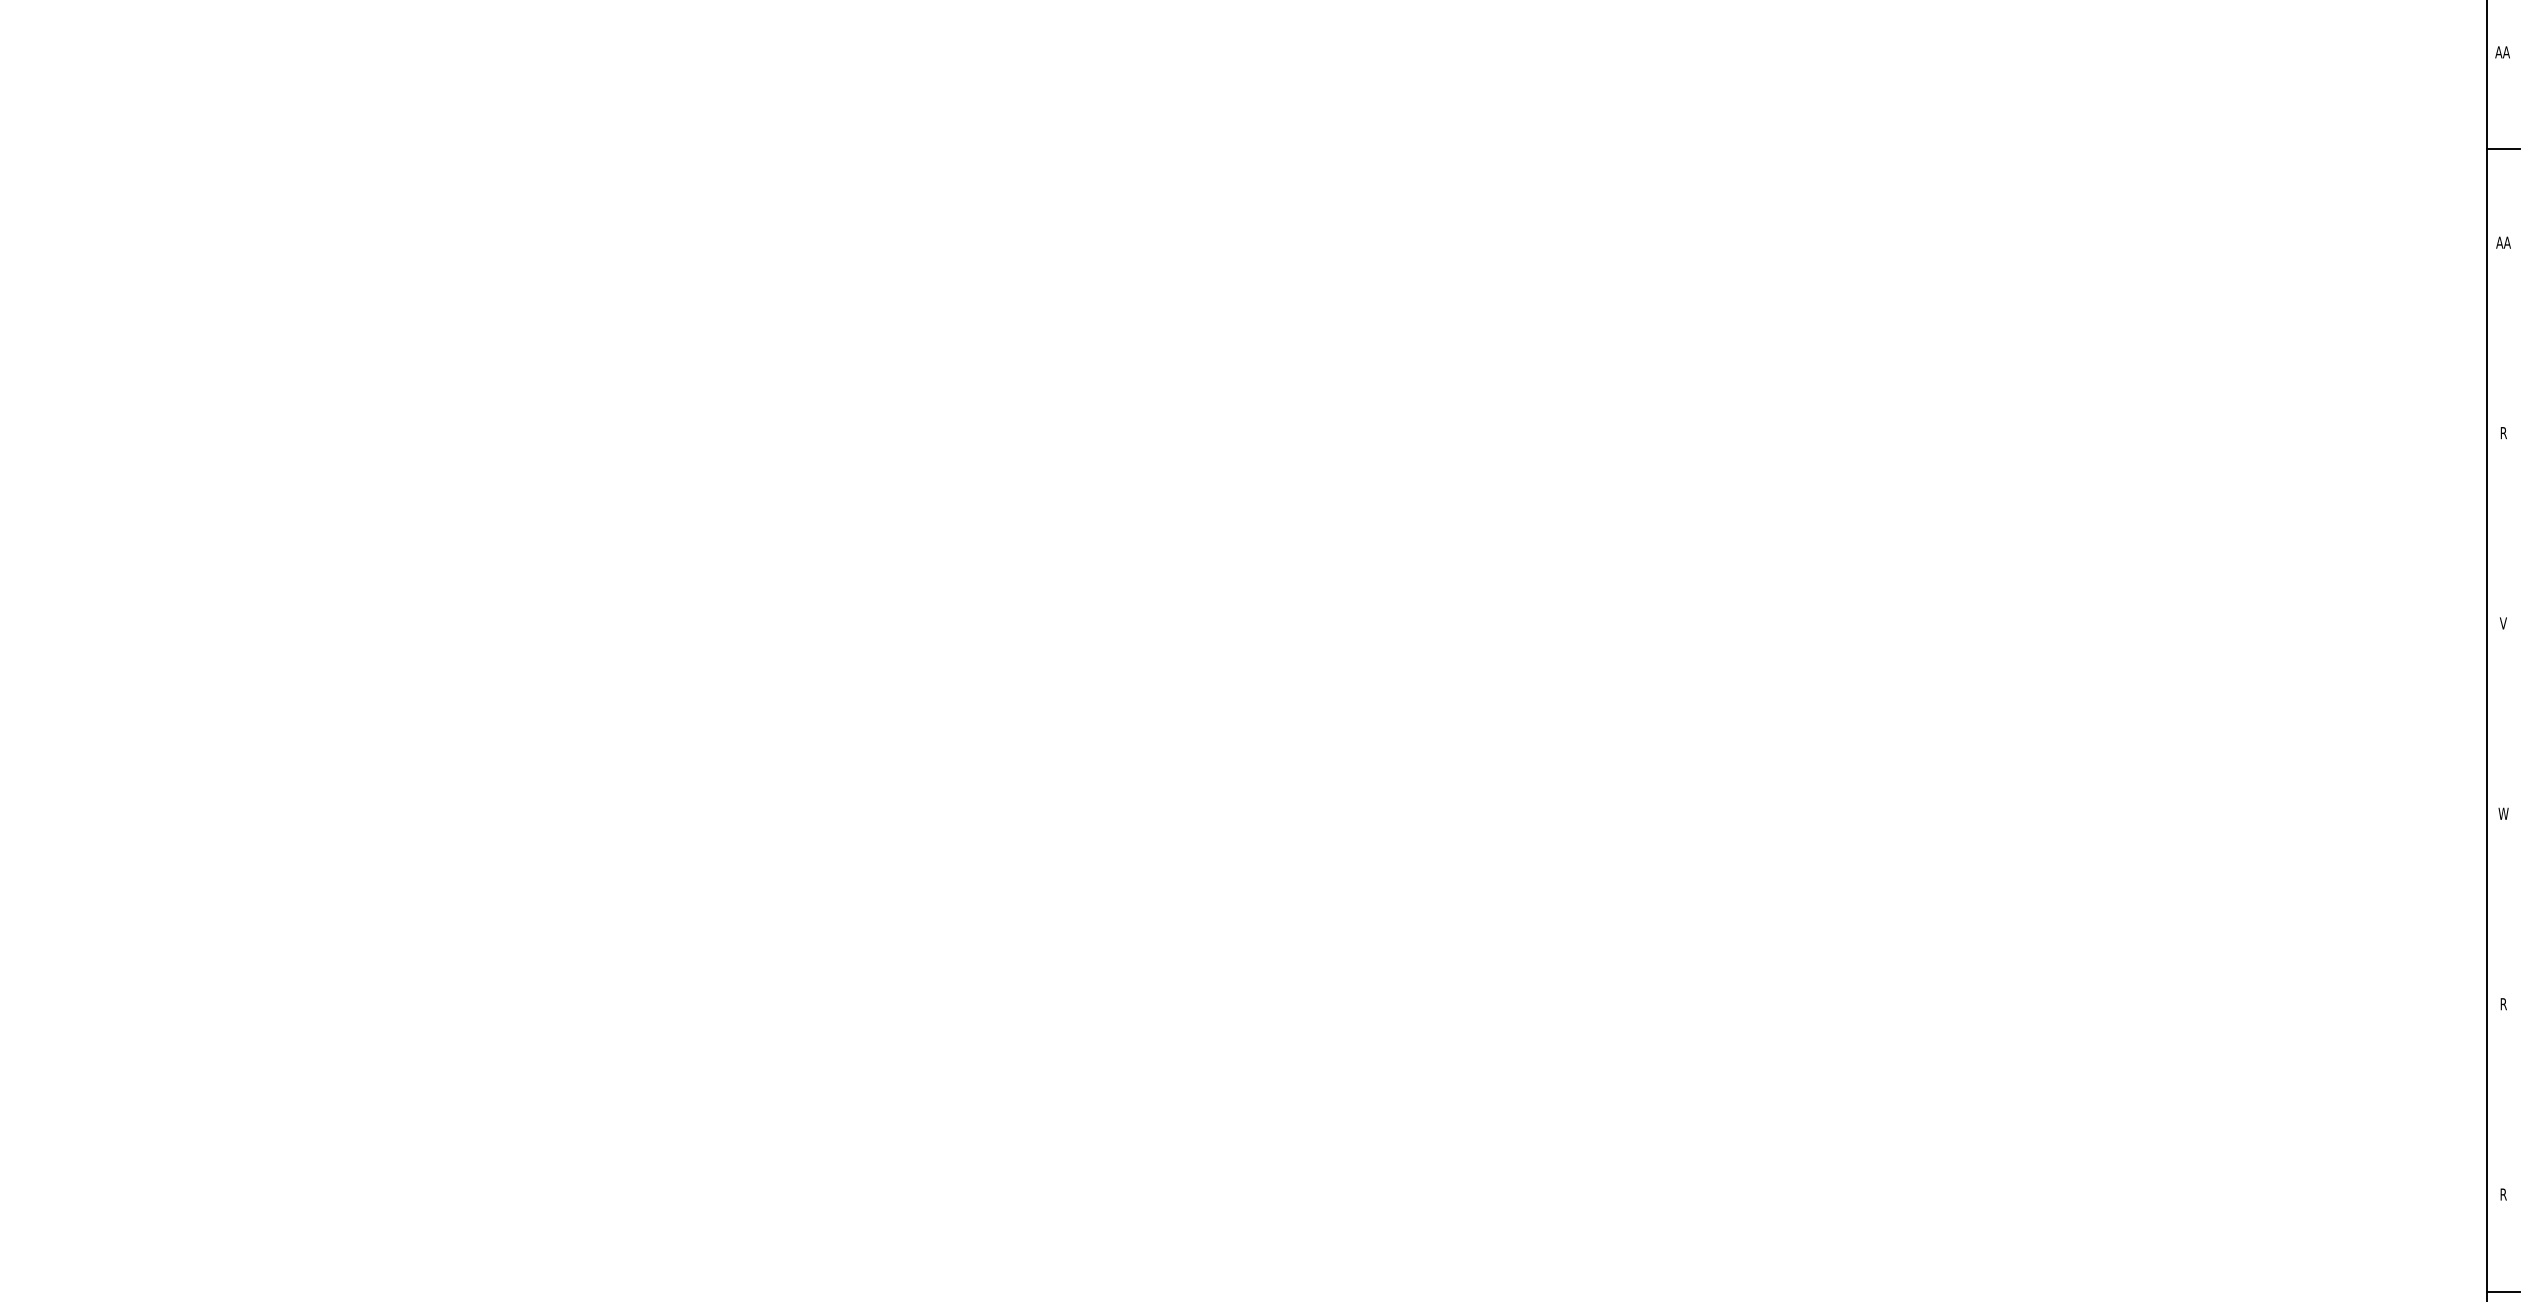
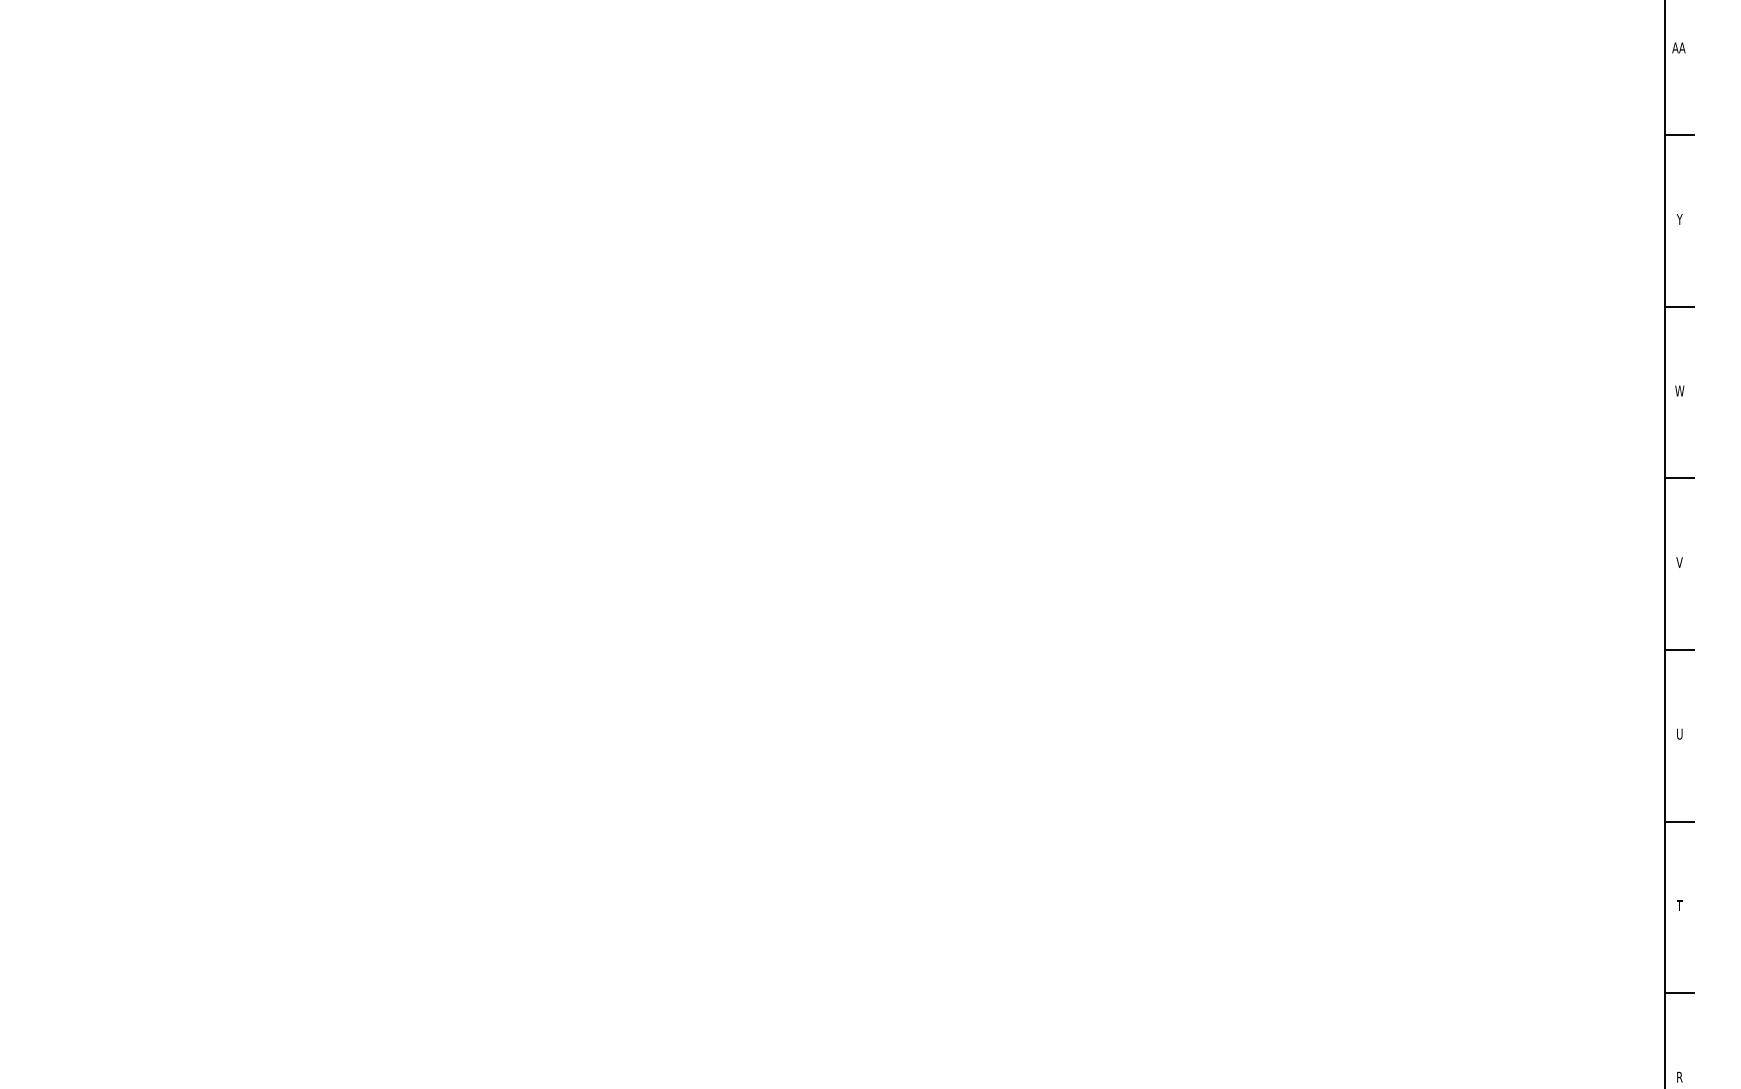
text: (2503, 242) -> (1679, 219), AA -> Y
line: (2503, 339) -> (1679, 306), added
text: (2503, 432) -> (1679, 390), R -> W
line: (2503, 530) -> (1679, 478), added
line: (2503, 720) -> (1679, 650), added
text: (2503, 813) -> (1679, 733), W -> U
line: (2503, 910) -> (1679, 821), added
text: (2503, 1004) -> (1679, 906), R -> T
line: (2503, 1101) -> (1679, 993), added

